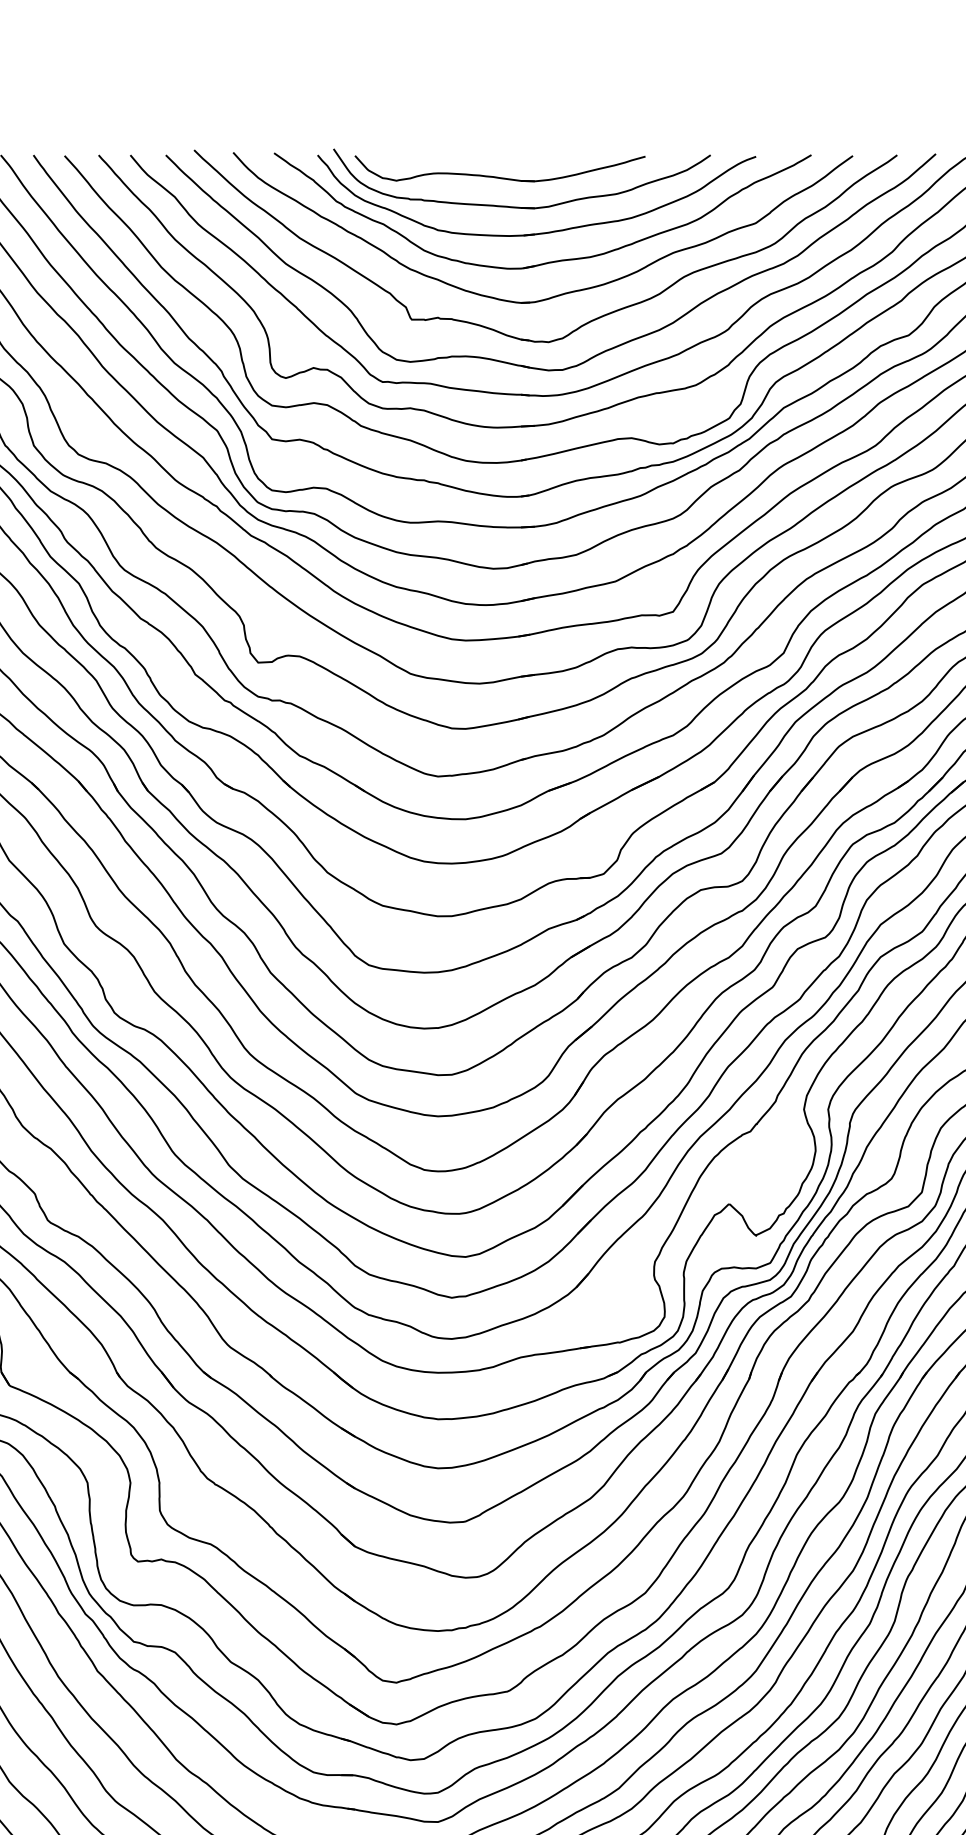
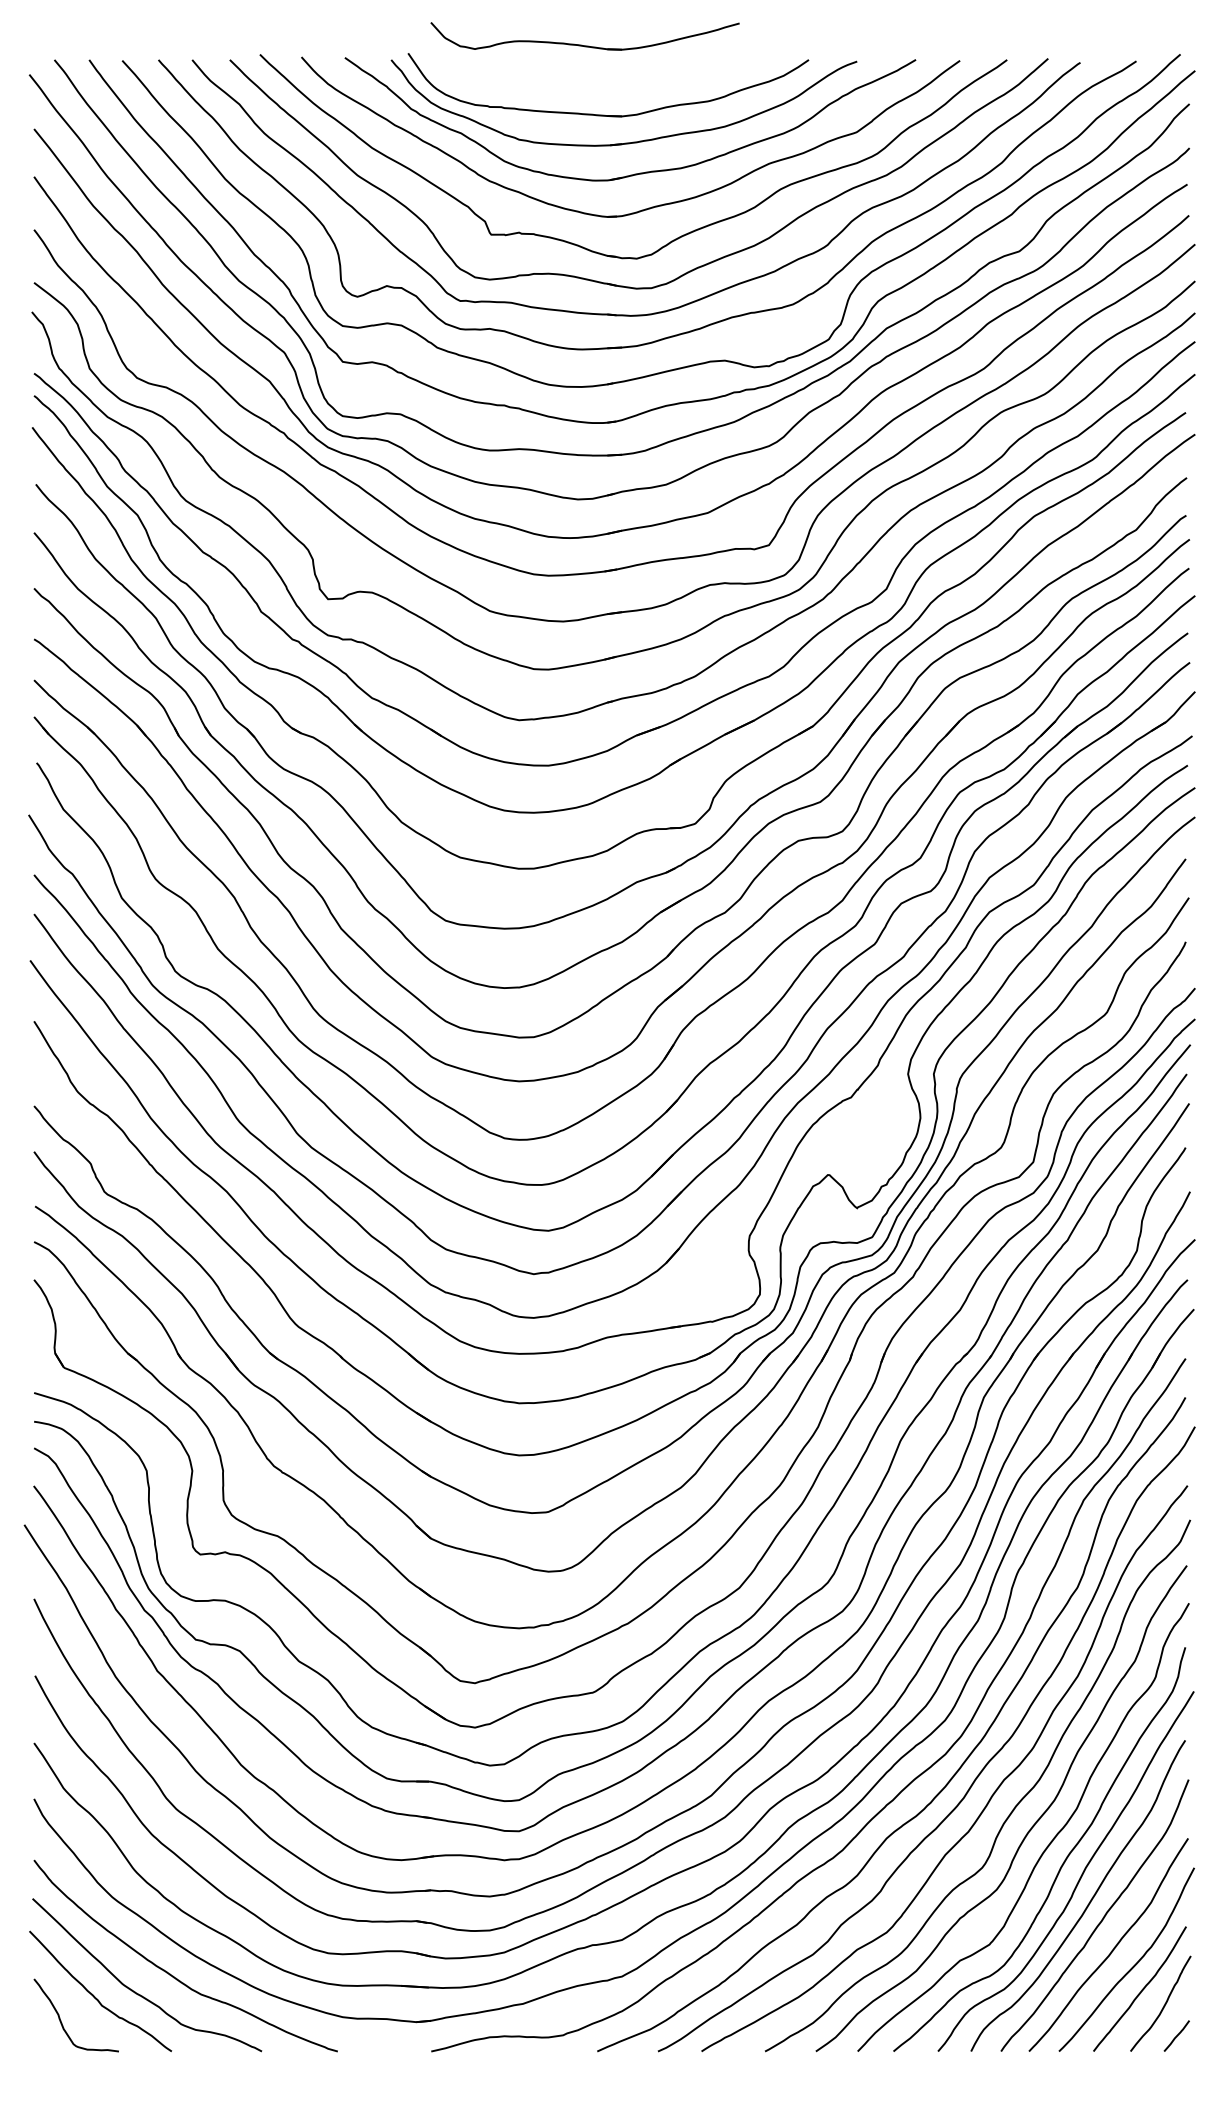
part: (496, 176) -> (581, 44), moved

